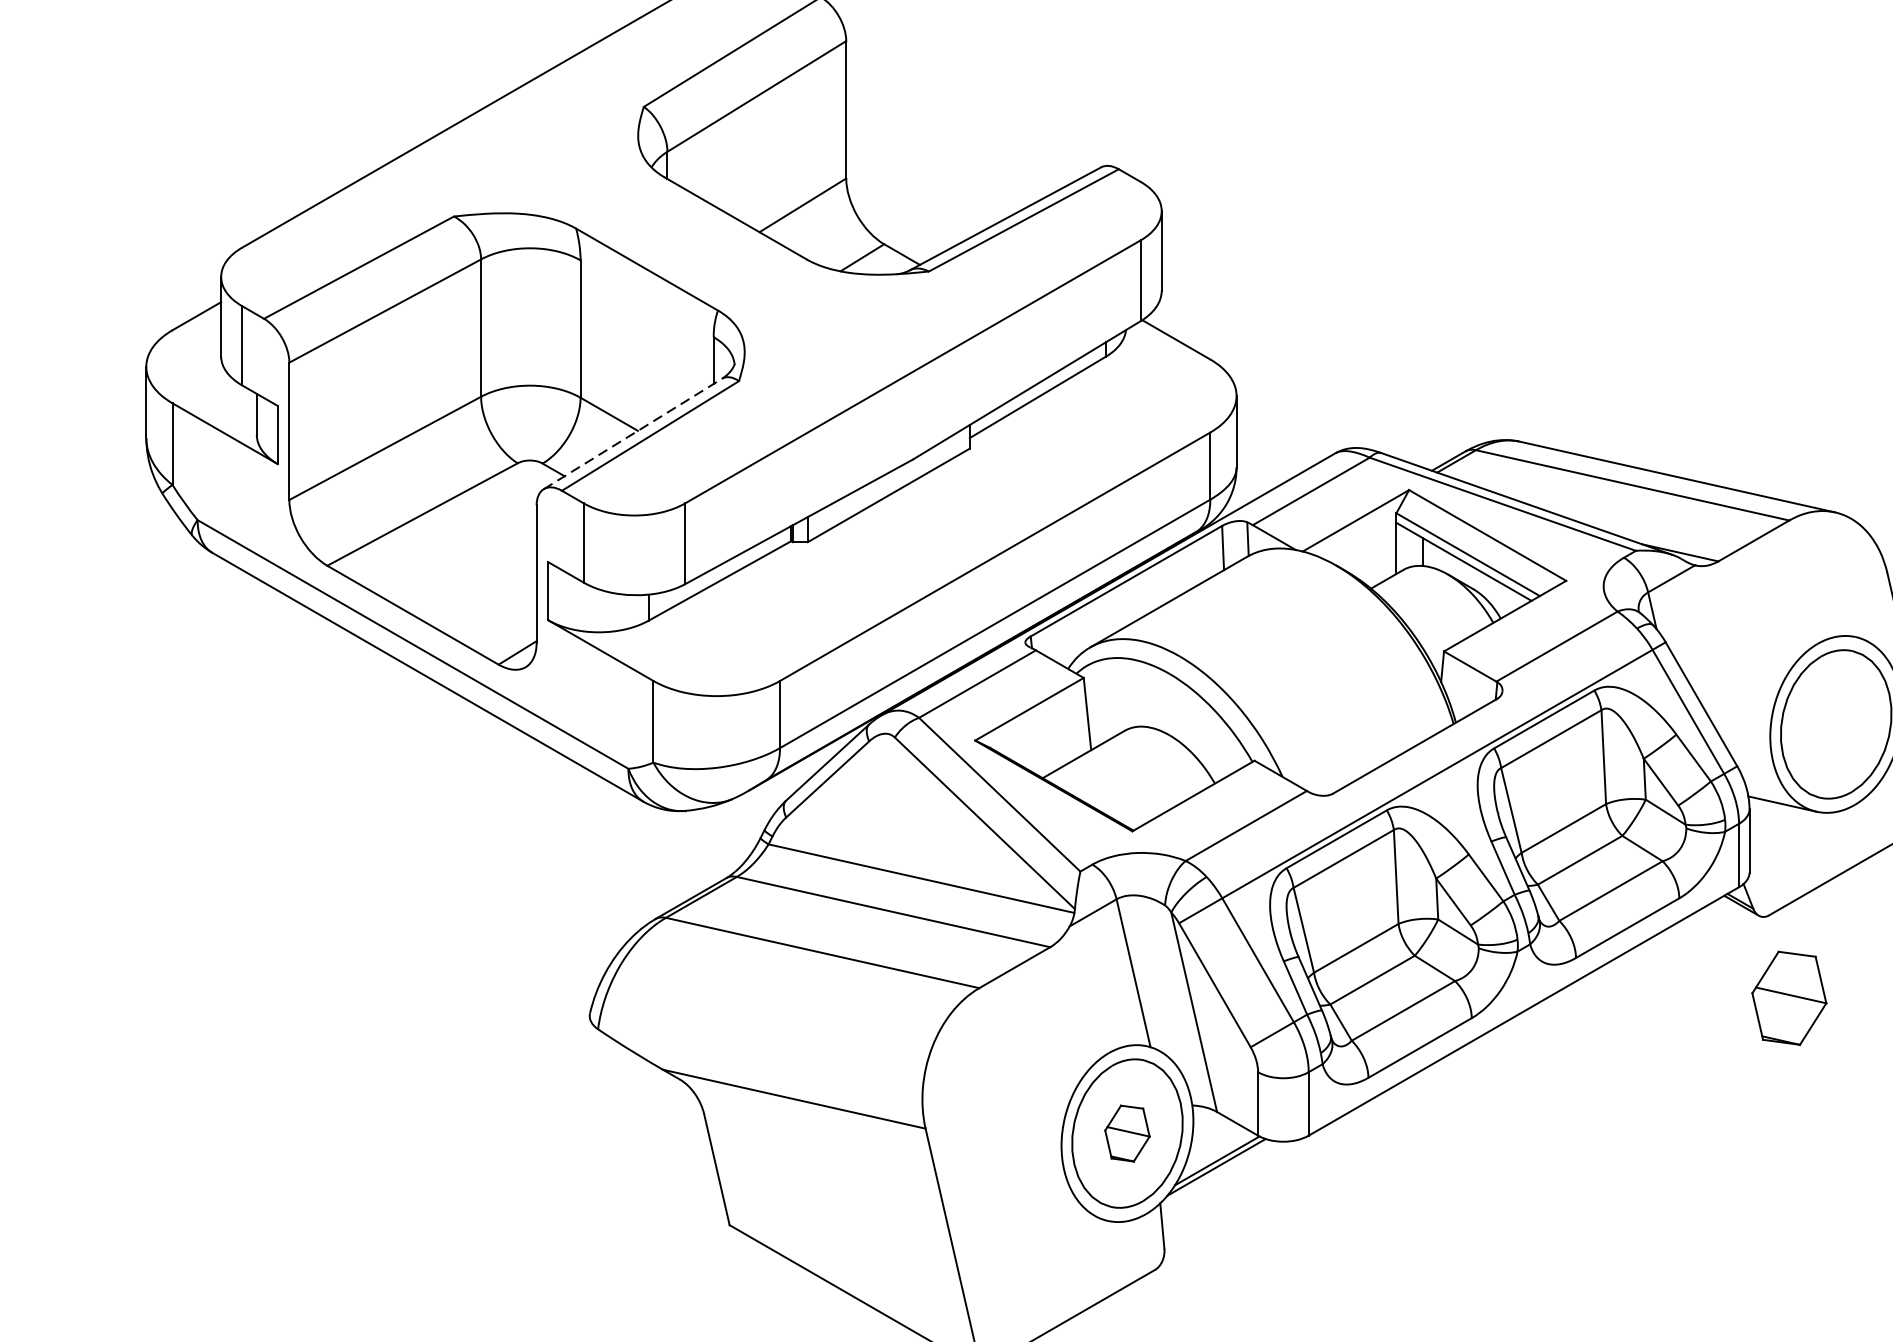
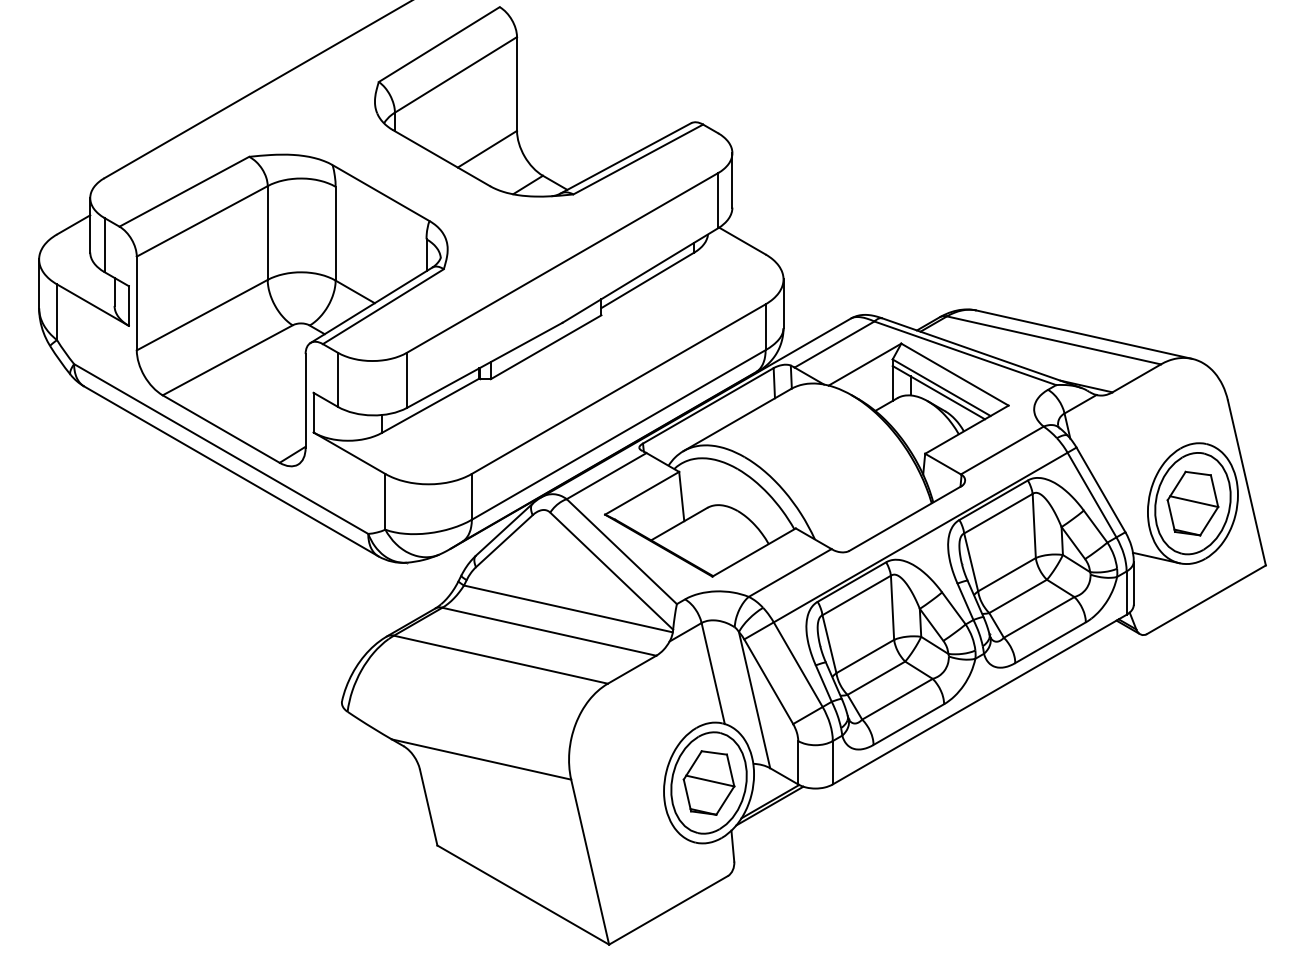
line: (633, 434) -> (371, 305), dashed -> solid
part: (1788, 998) -> (1192, 503), moved
part: (1126, 1132) -> (708, 782), size x1.67

